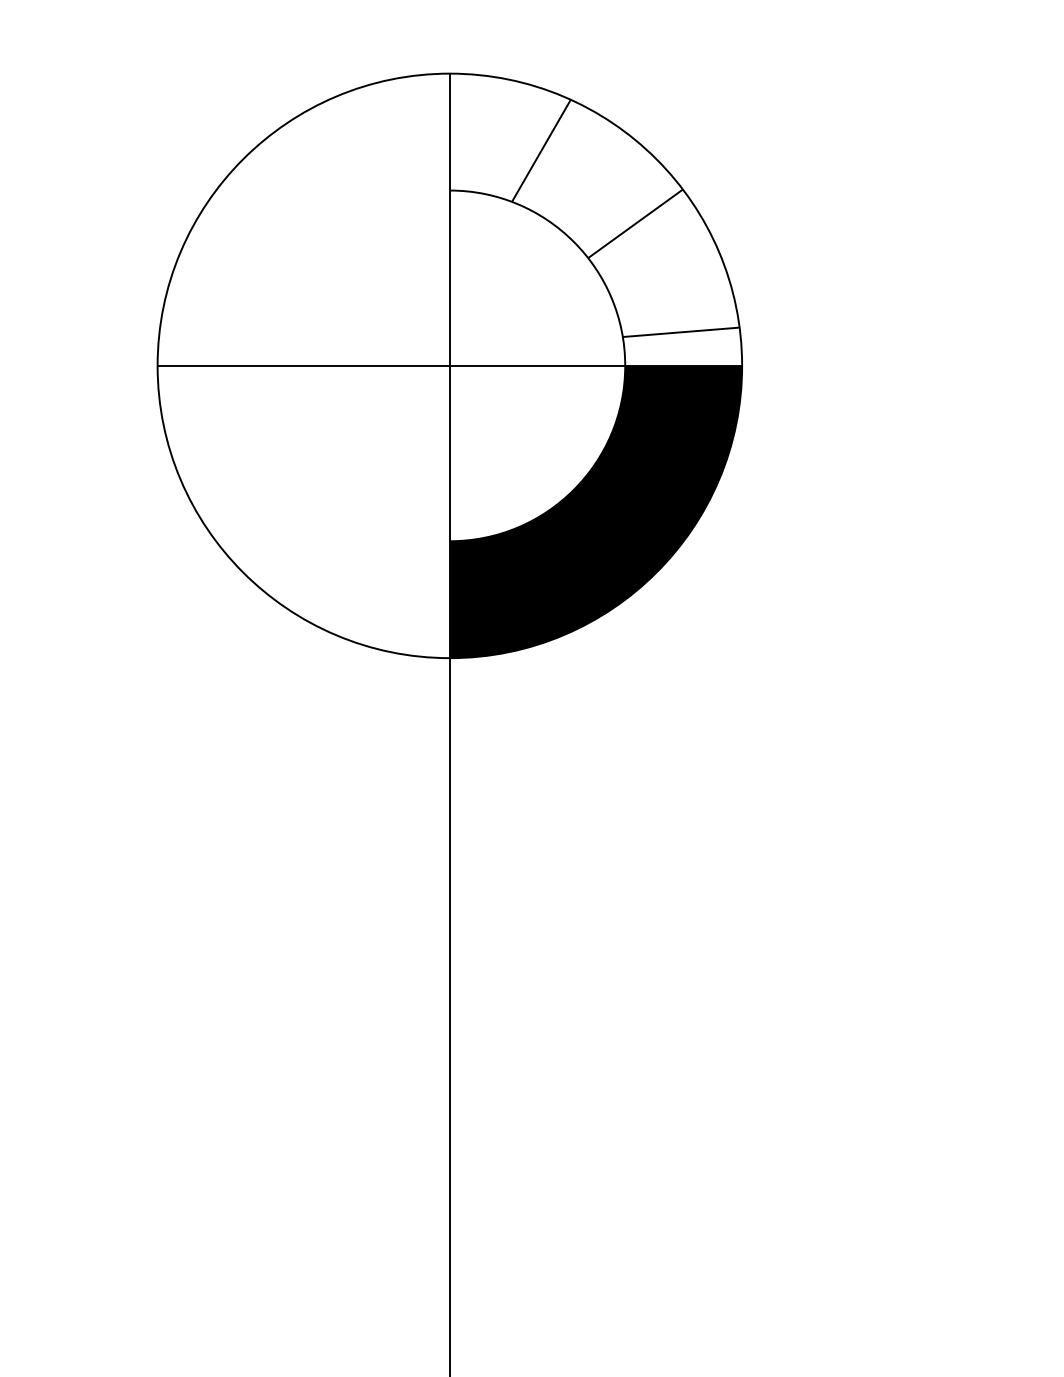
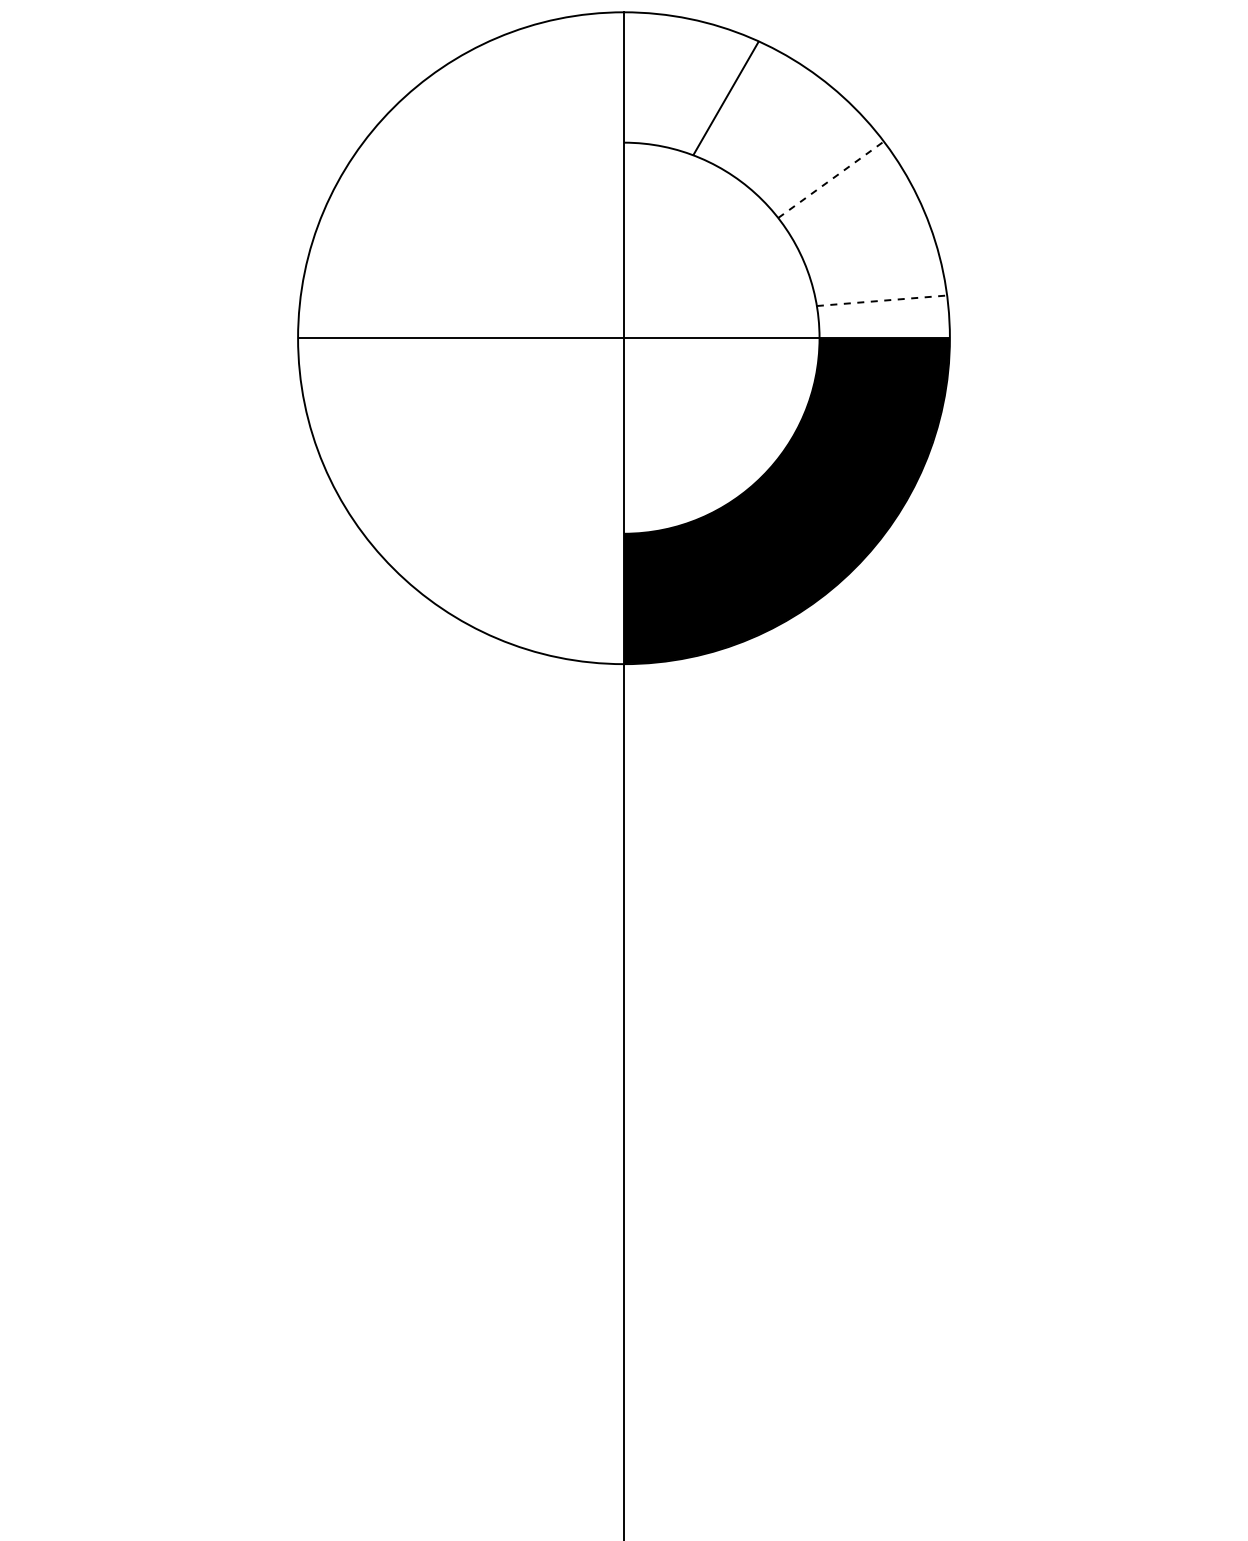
line: (635, 223) -> (831, 179), solid -> dashed
line: (681, 332) -> (882, 300), solid -> dashed

